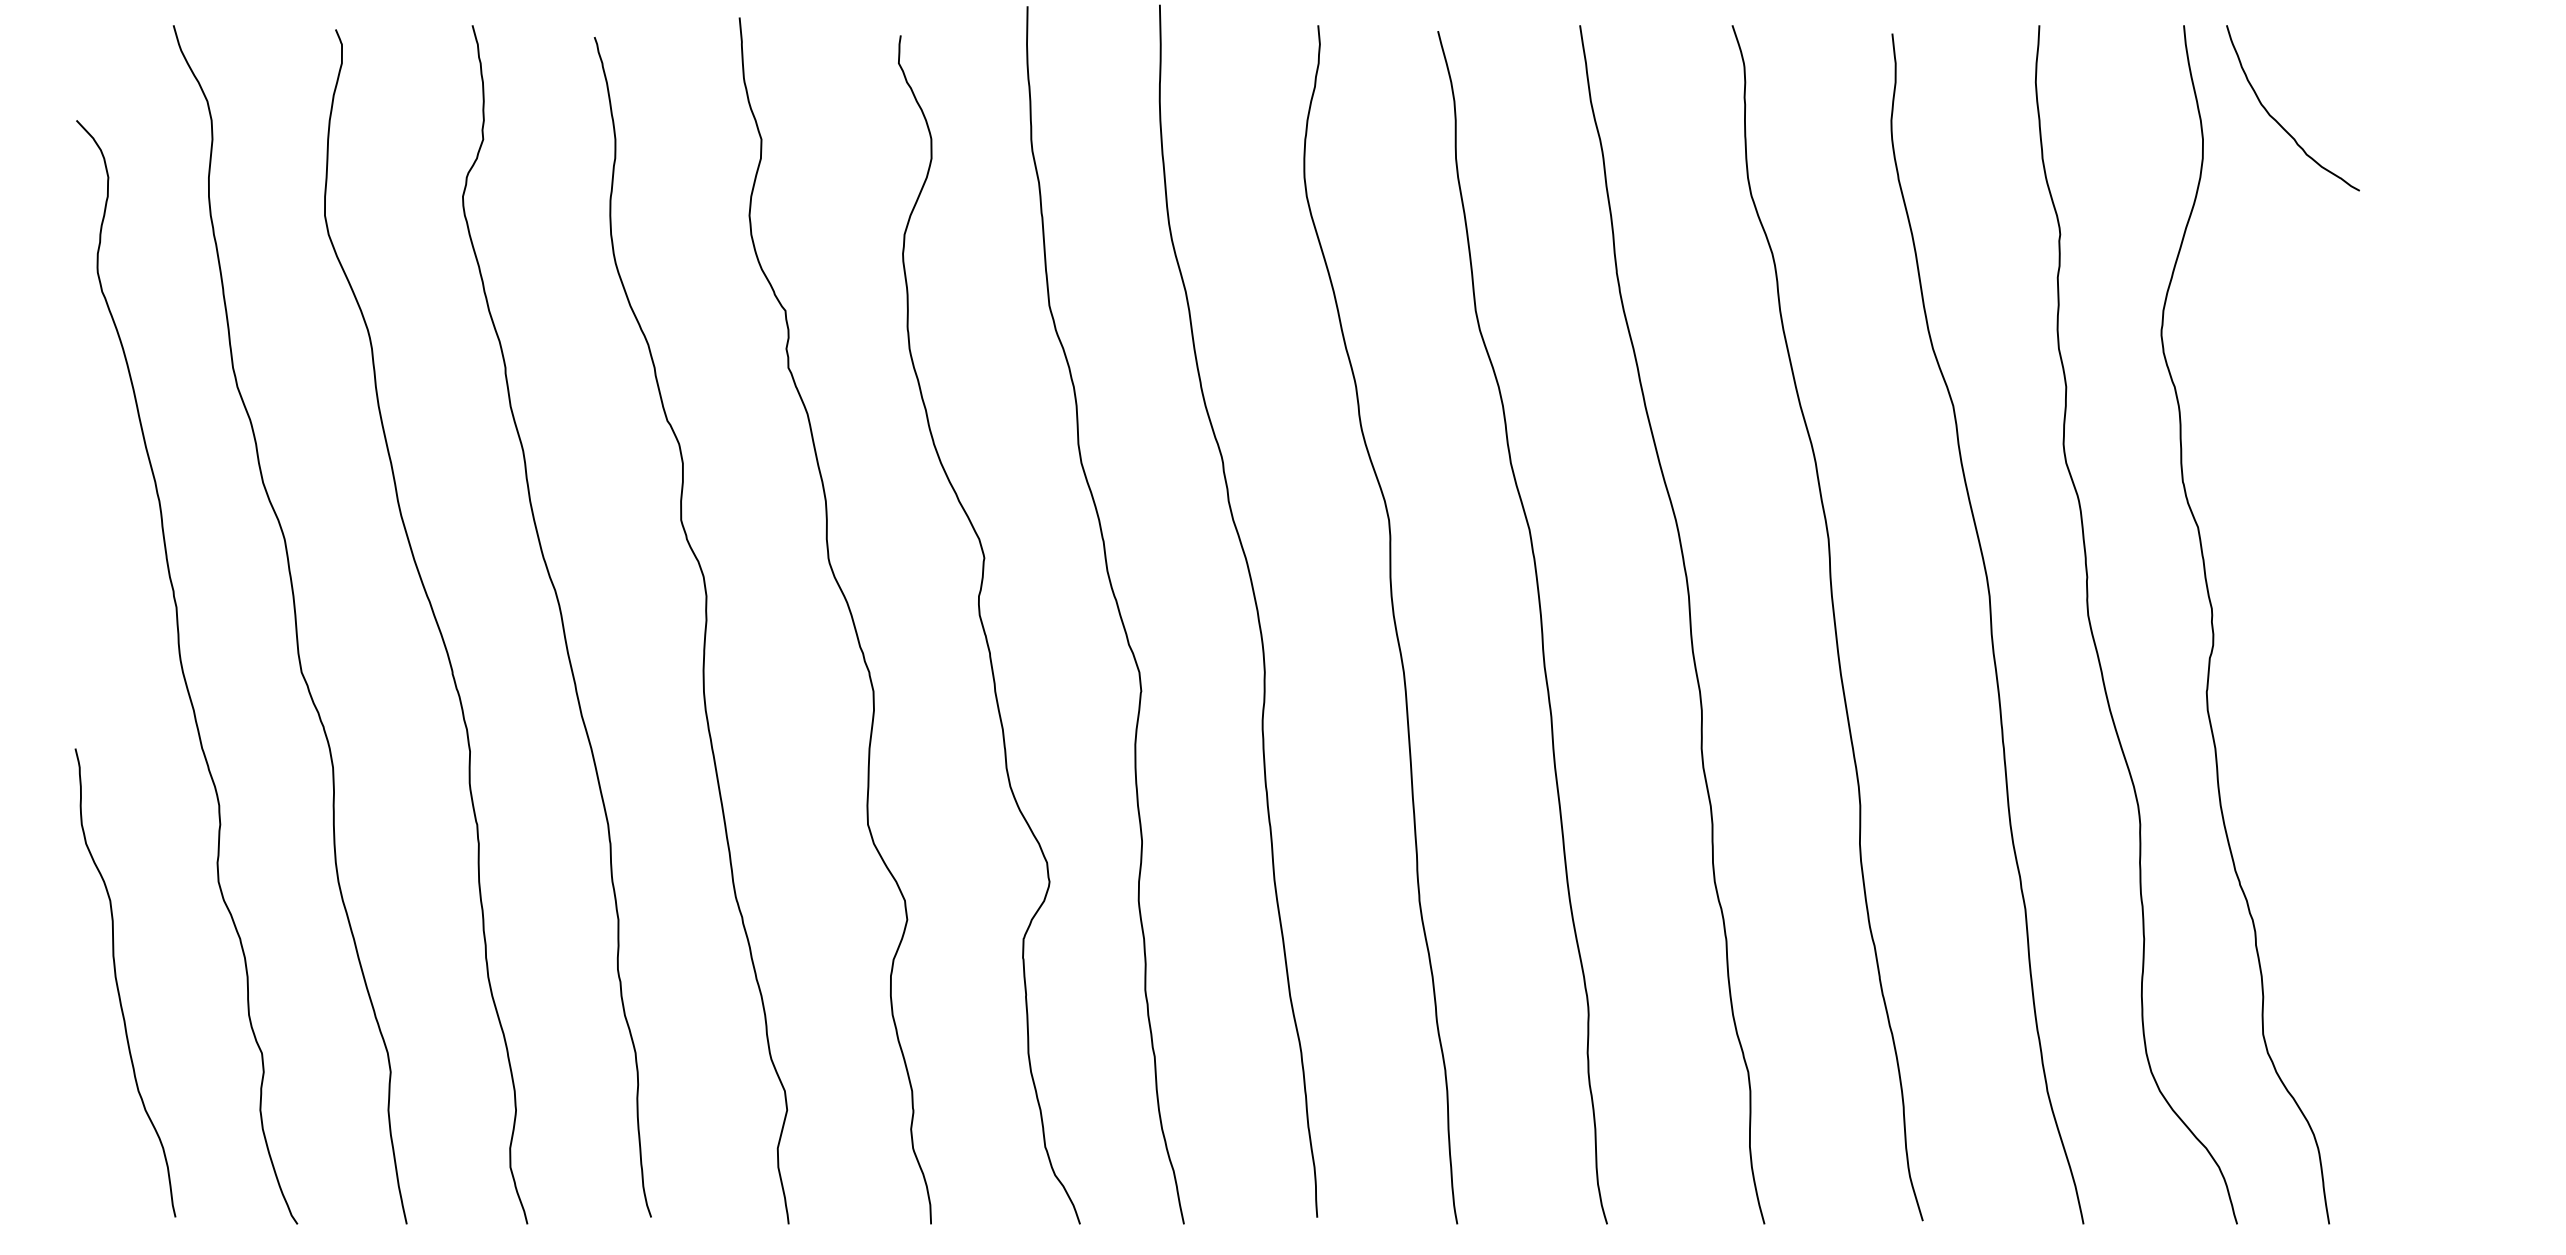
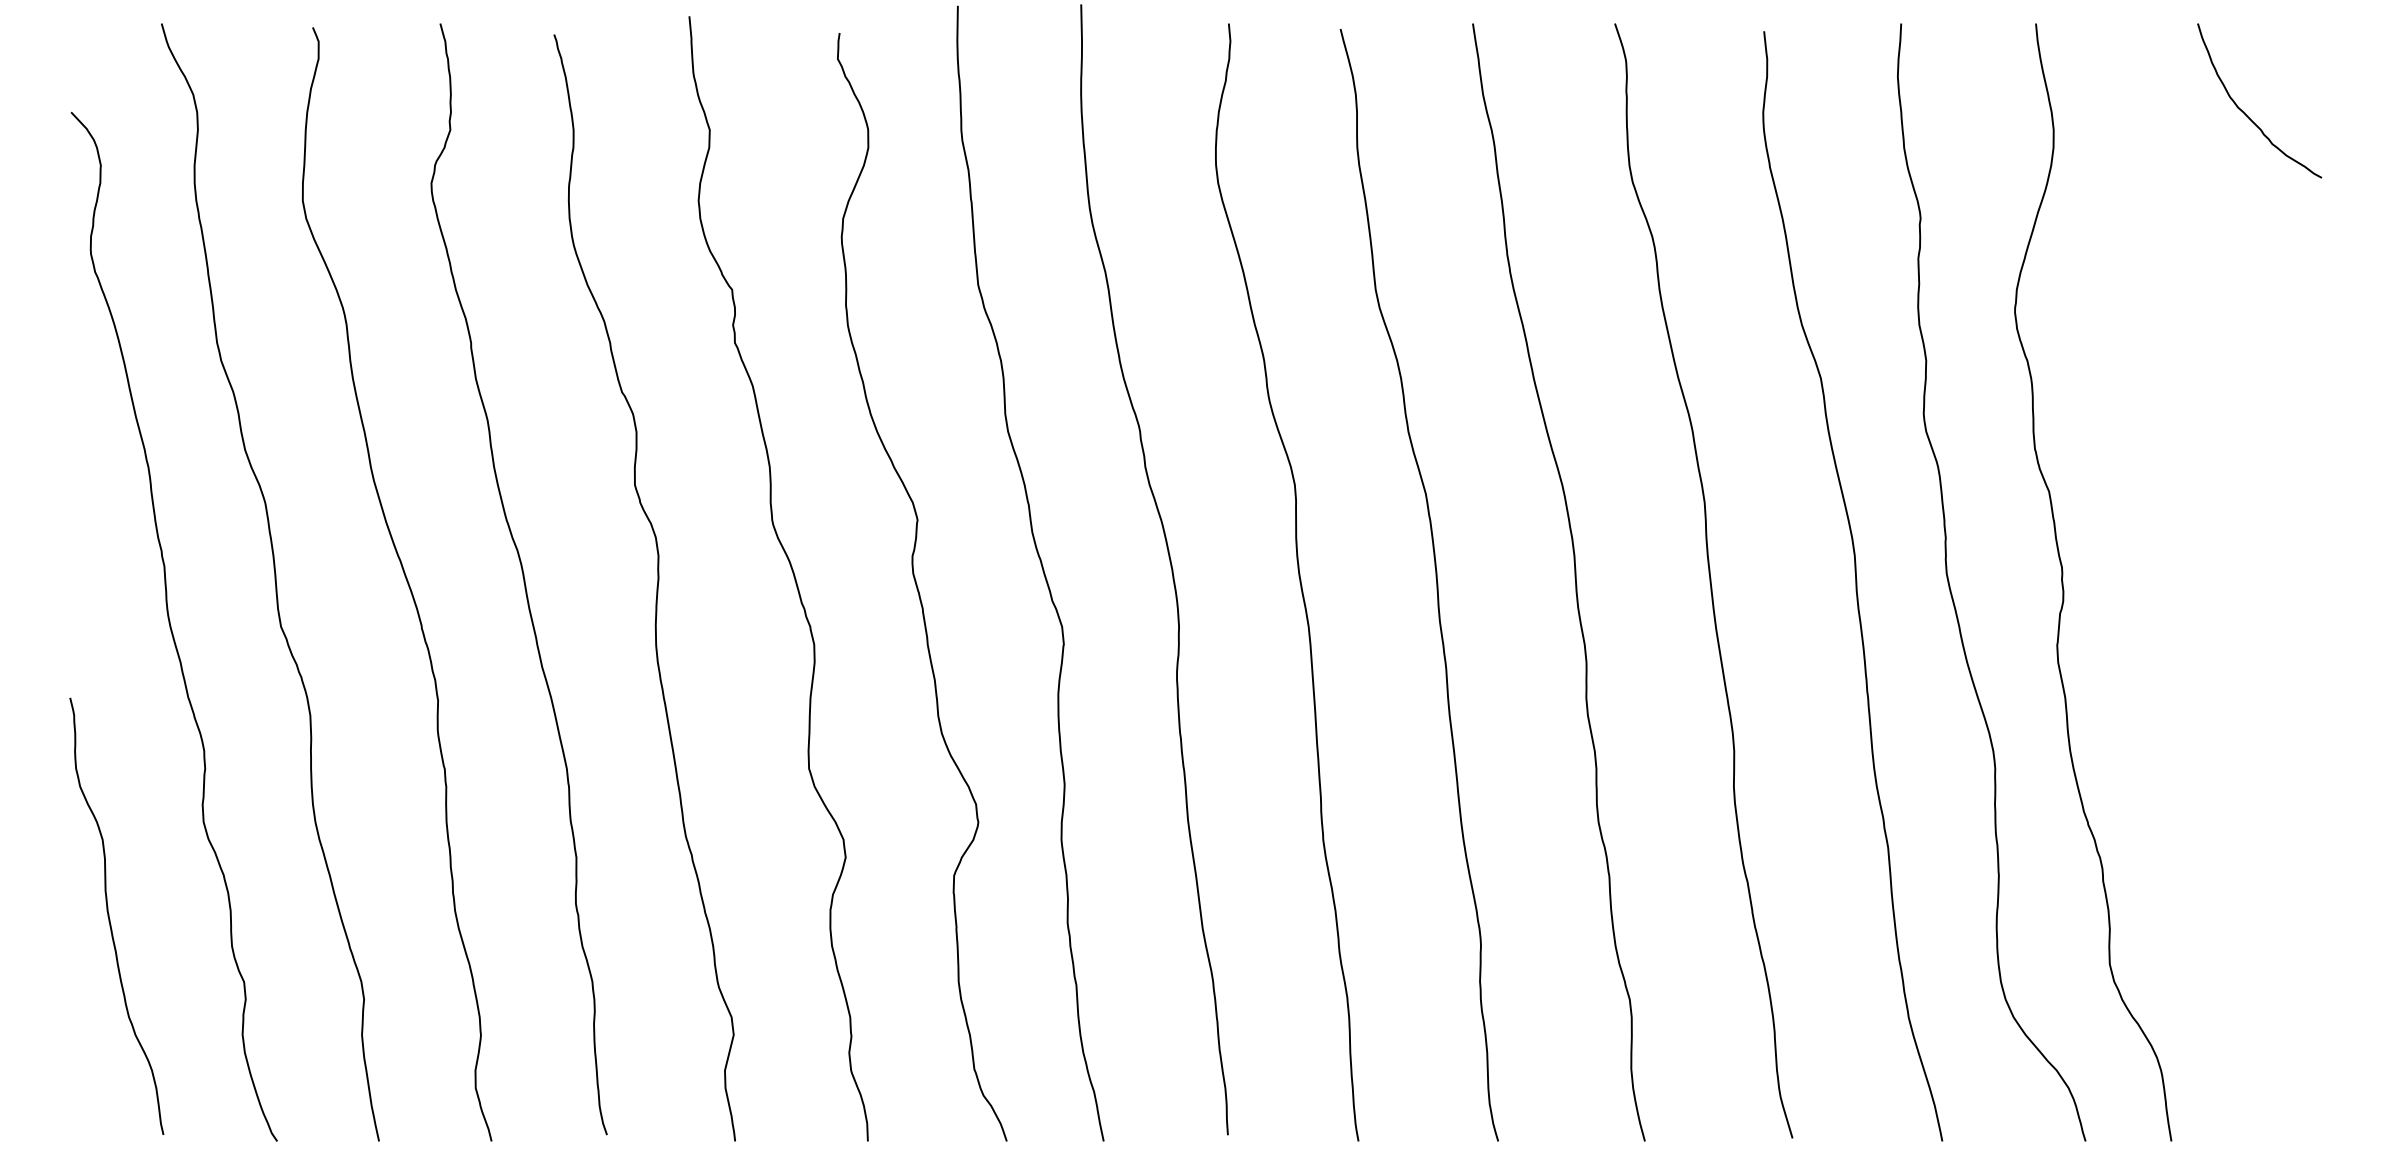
curve: (2277, 120) -> (2245, 112), moved

